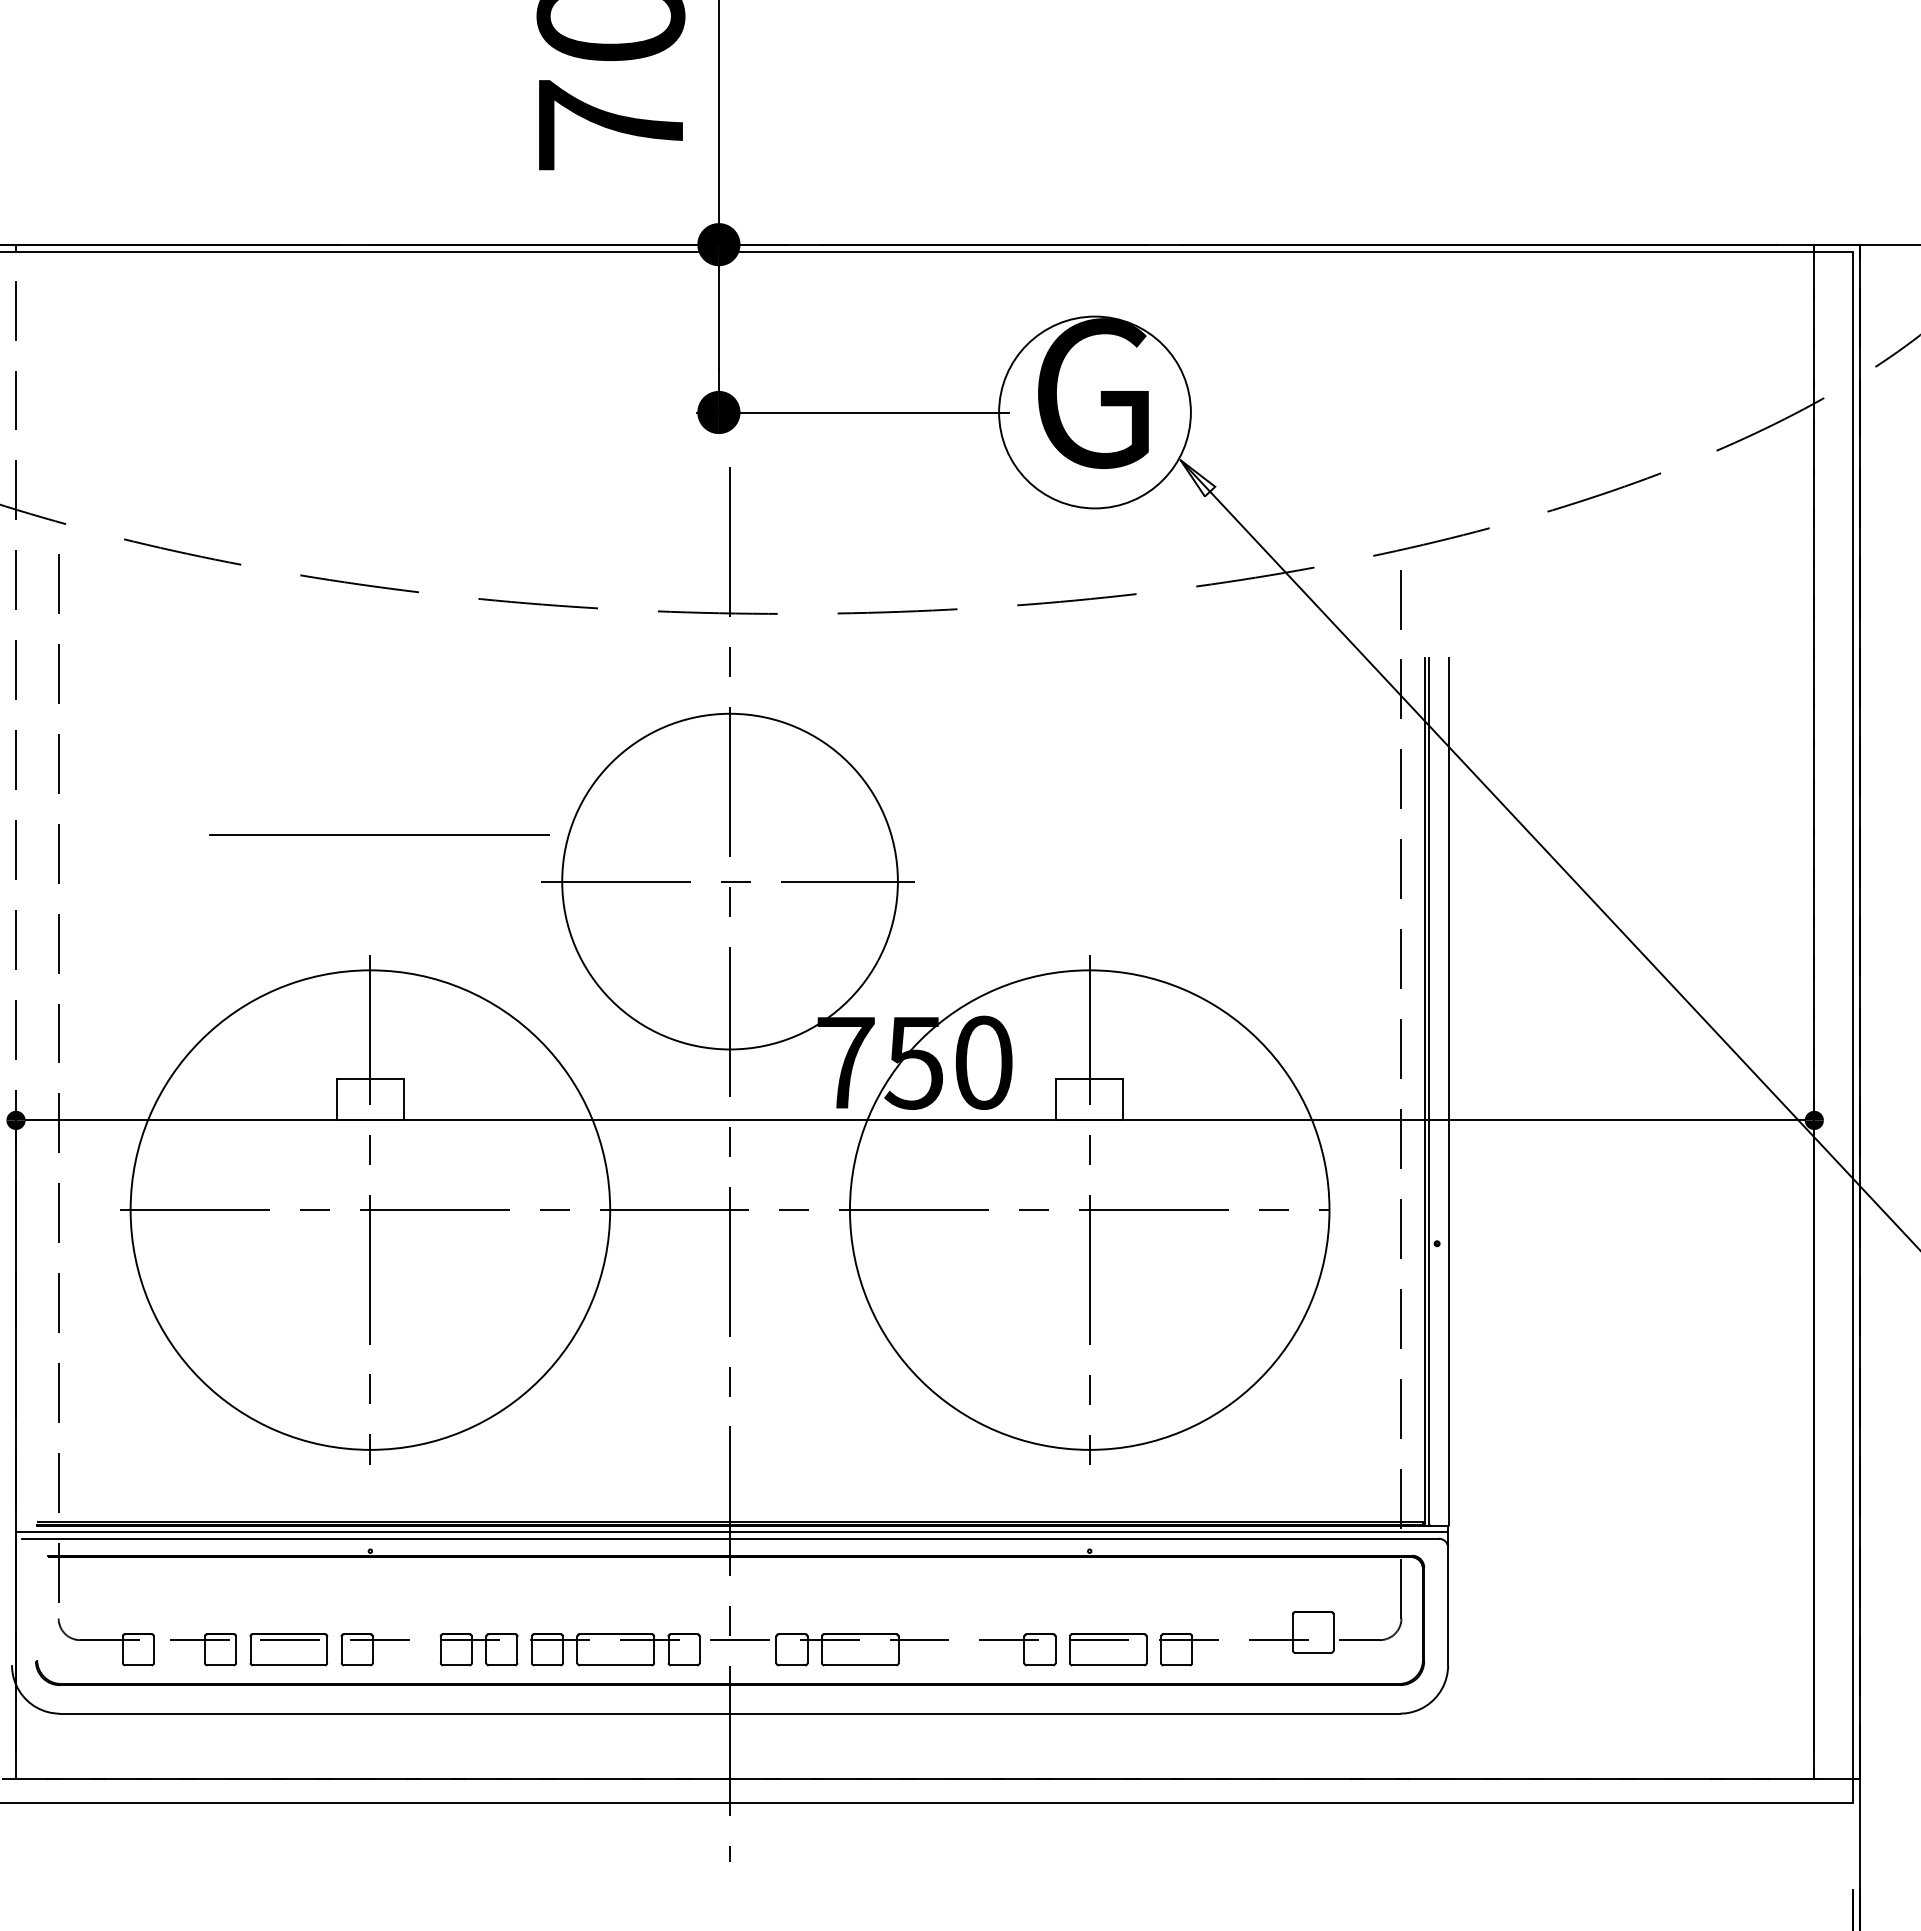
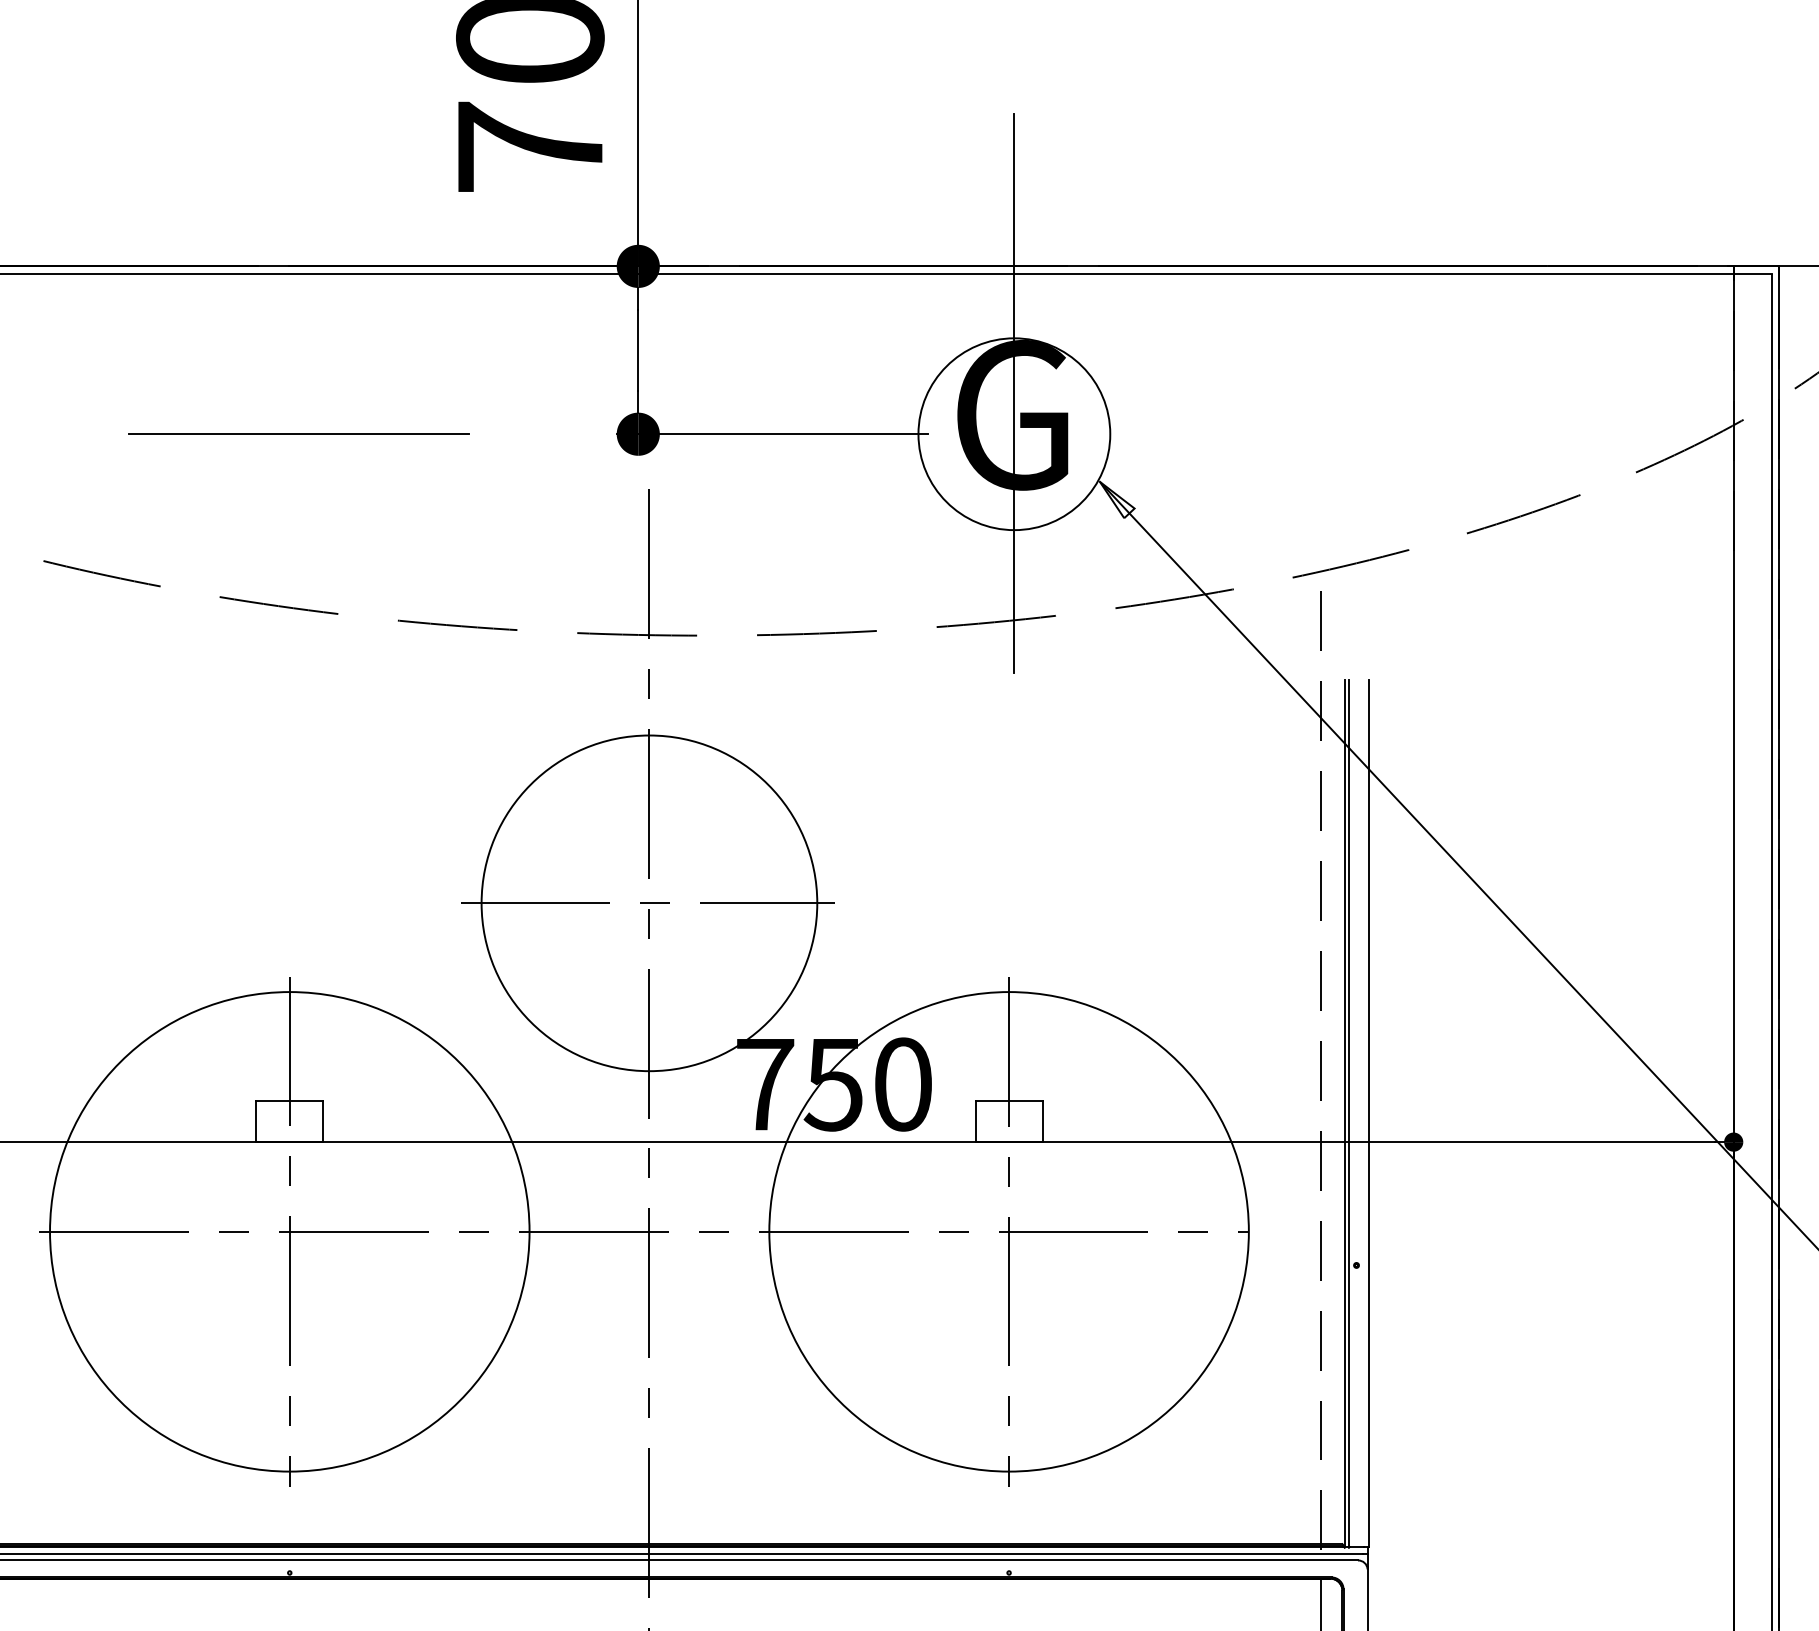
line: (1095, 370) -> (1014, 392), added
line: (379, 834) -> (298, 434), moved

